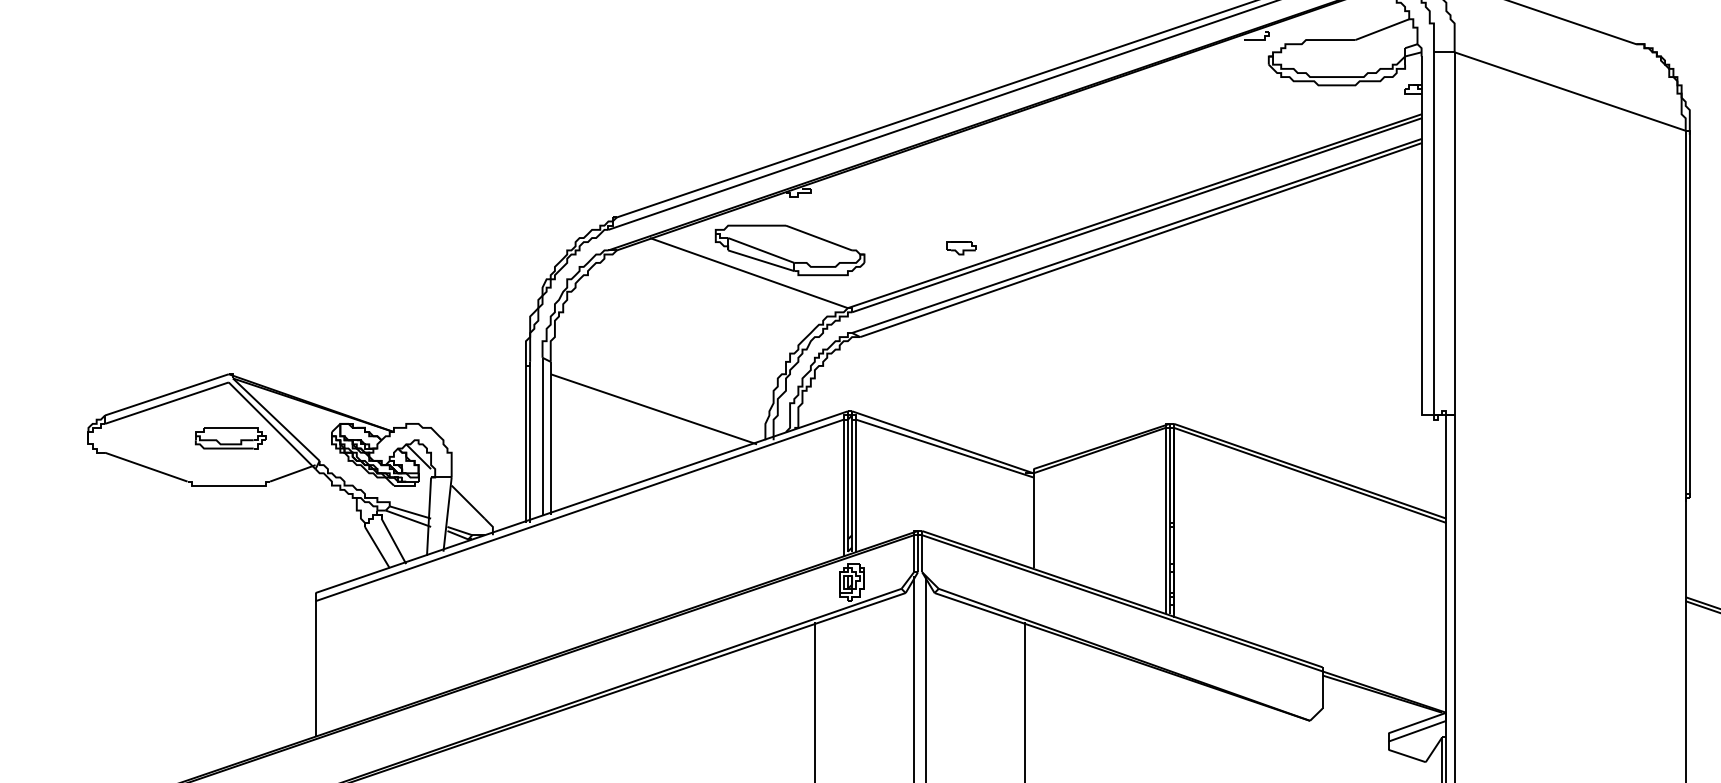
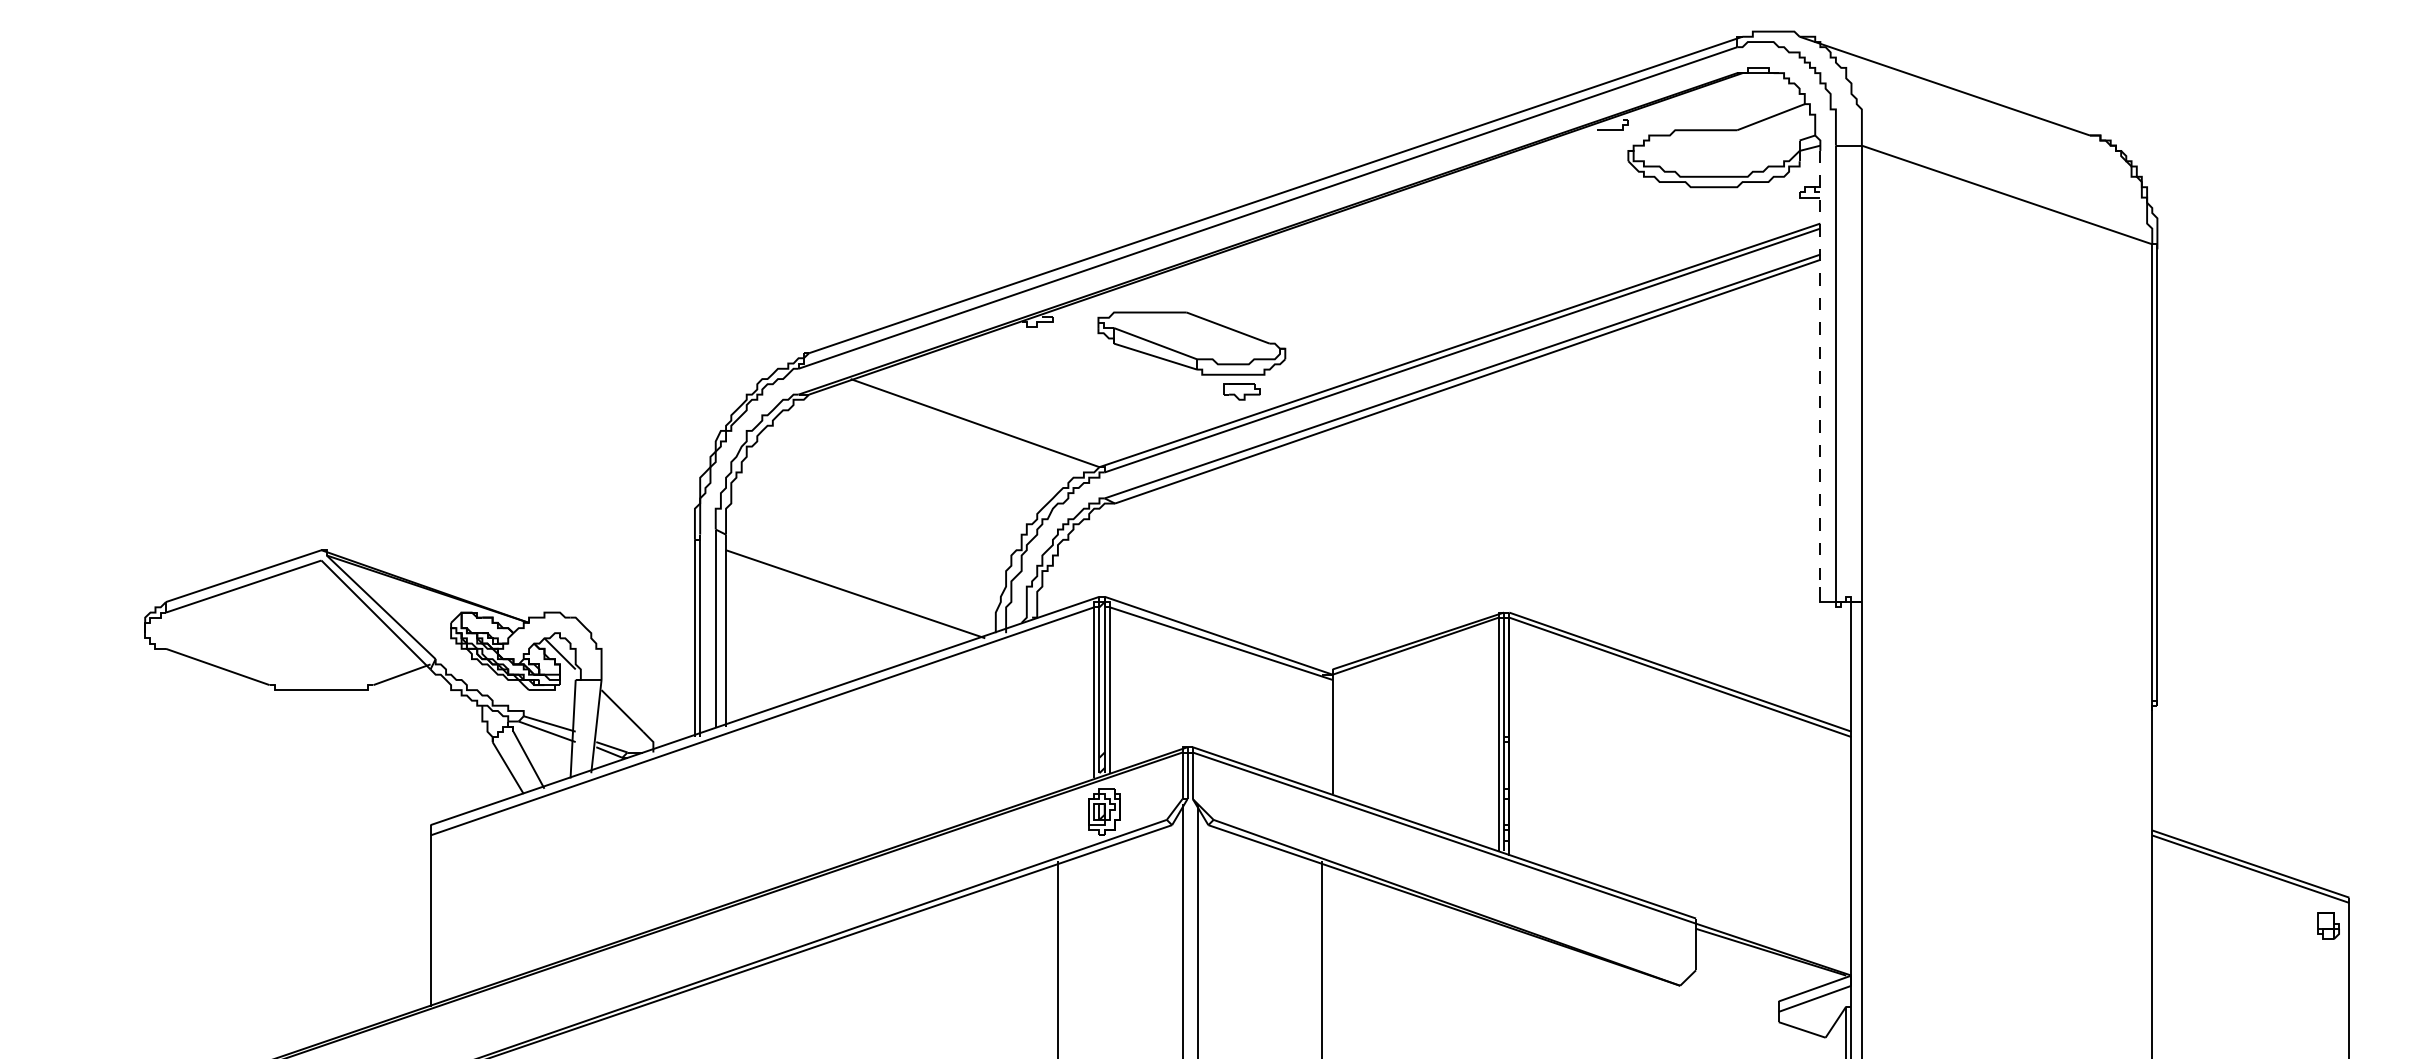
line: (1421, 229) -> (1820, 368), solid -> dashed
part: (789, 250) -> (1191, 343), moved
part: (230, 438) -> (323, 630), removed

